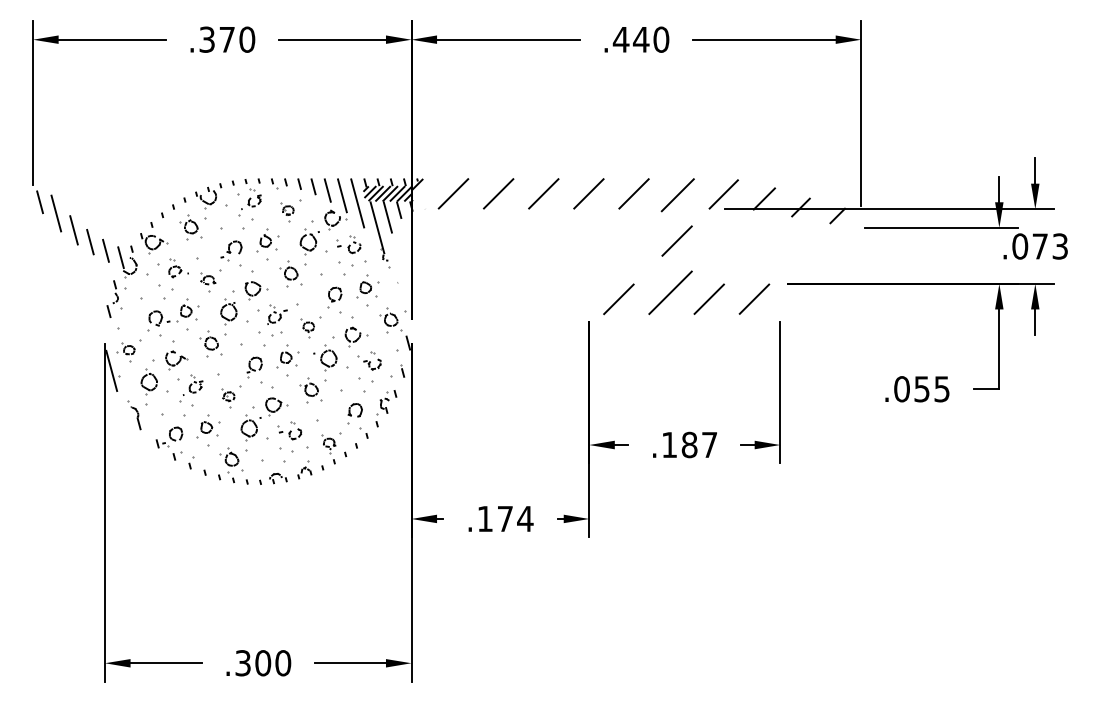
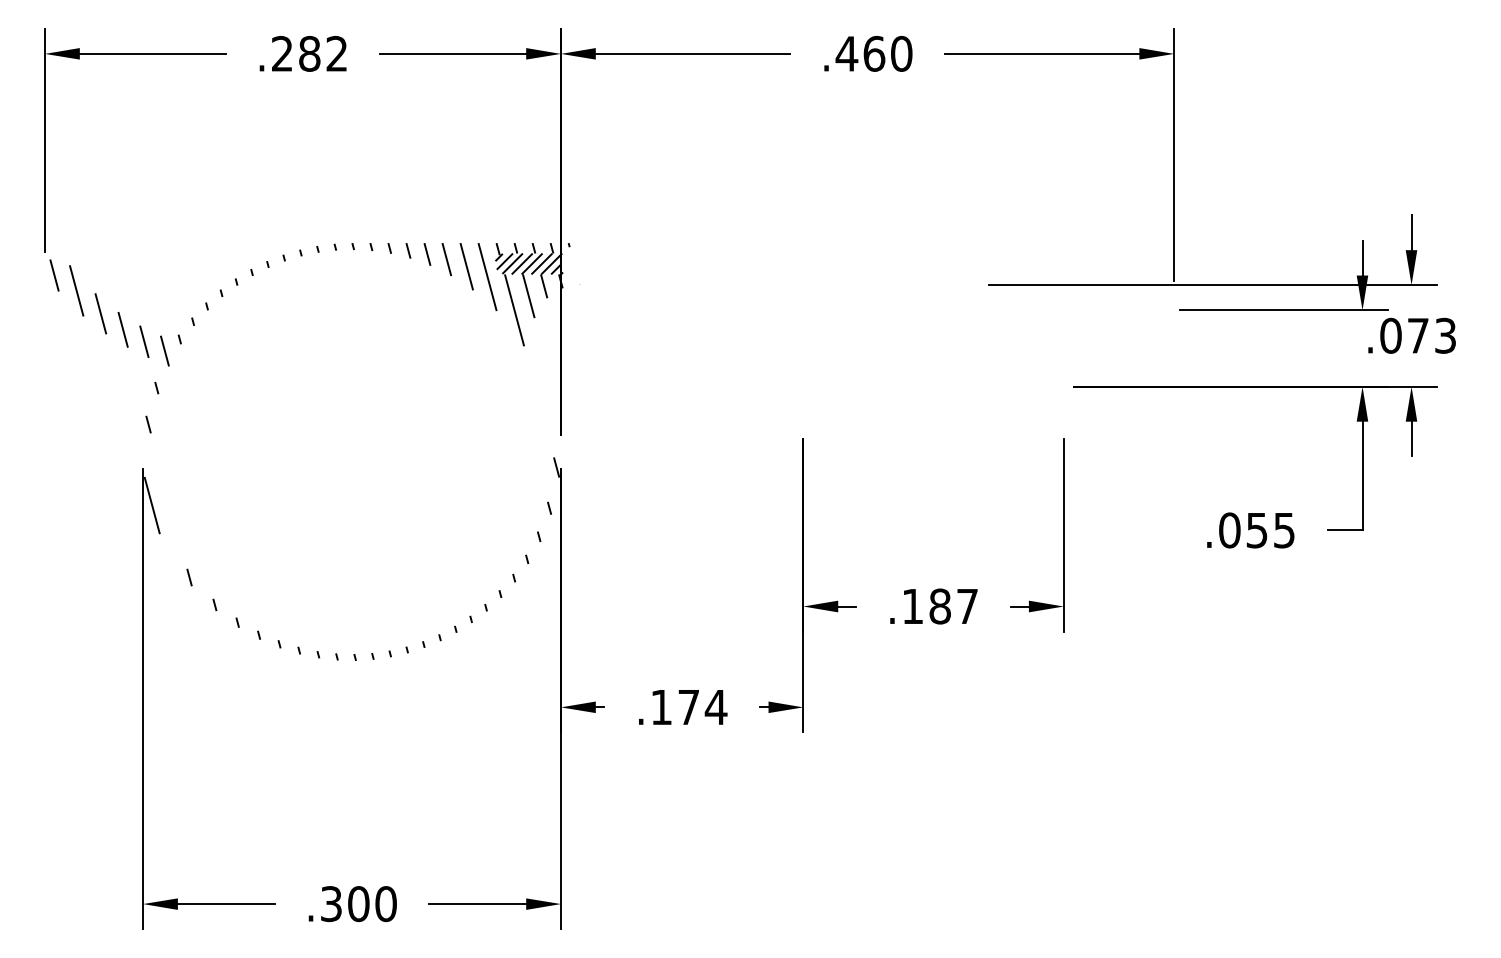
text: (227, 39) -> (309, 53), .370 -> .282
text: (640, 39) -> (873, 53), .440 -> .460
hatch: (628, 246) -> (856, 335), removed
hatch: (258, 333) -> (352, 454), removed

